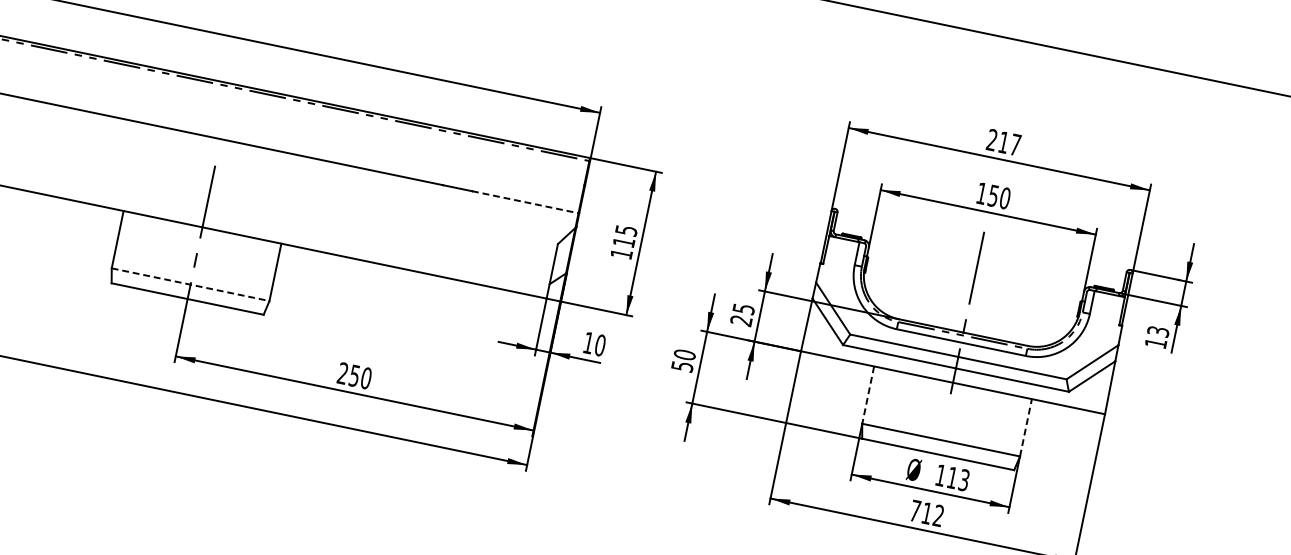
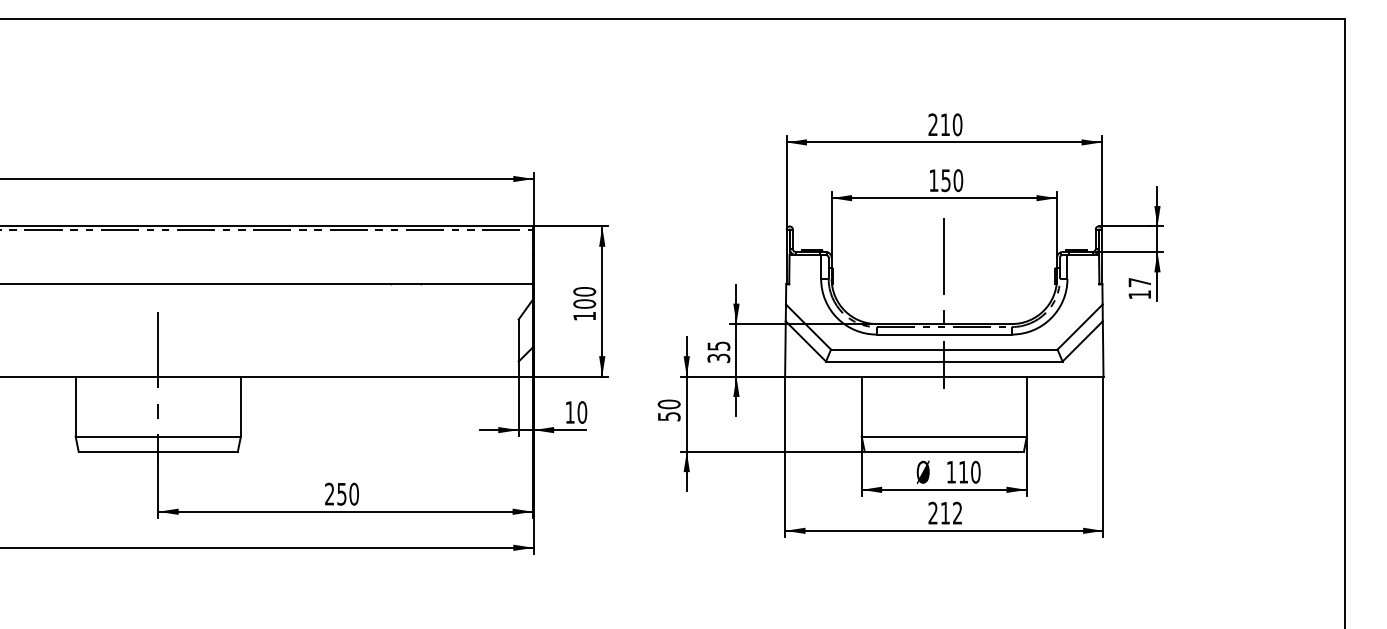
text: (1015, 144) -> (957, 124), 217 -> 210
line: (526, 202) -> (478, 284), dashed -> solid
text: (625, 236) -> (584, 297), 115 -> 100
line: (190, 284) -> (158, 436), dashed -> solid
text: (741, 319) -> (718, 357), 25 -> 35
text: (1158, 331) -> (1139, 282), 13 -> 17
line: (867, 395) -> (861, 407), dashed -> solid
line: (1025, 427) -> (1026, 406), dashed -> solid
text: (964, 479) -> (975, 471), 113 -> 110
text: (914, 510) -> (932, 512), 712 -> 212

